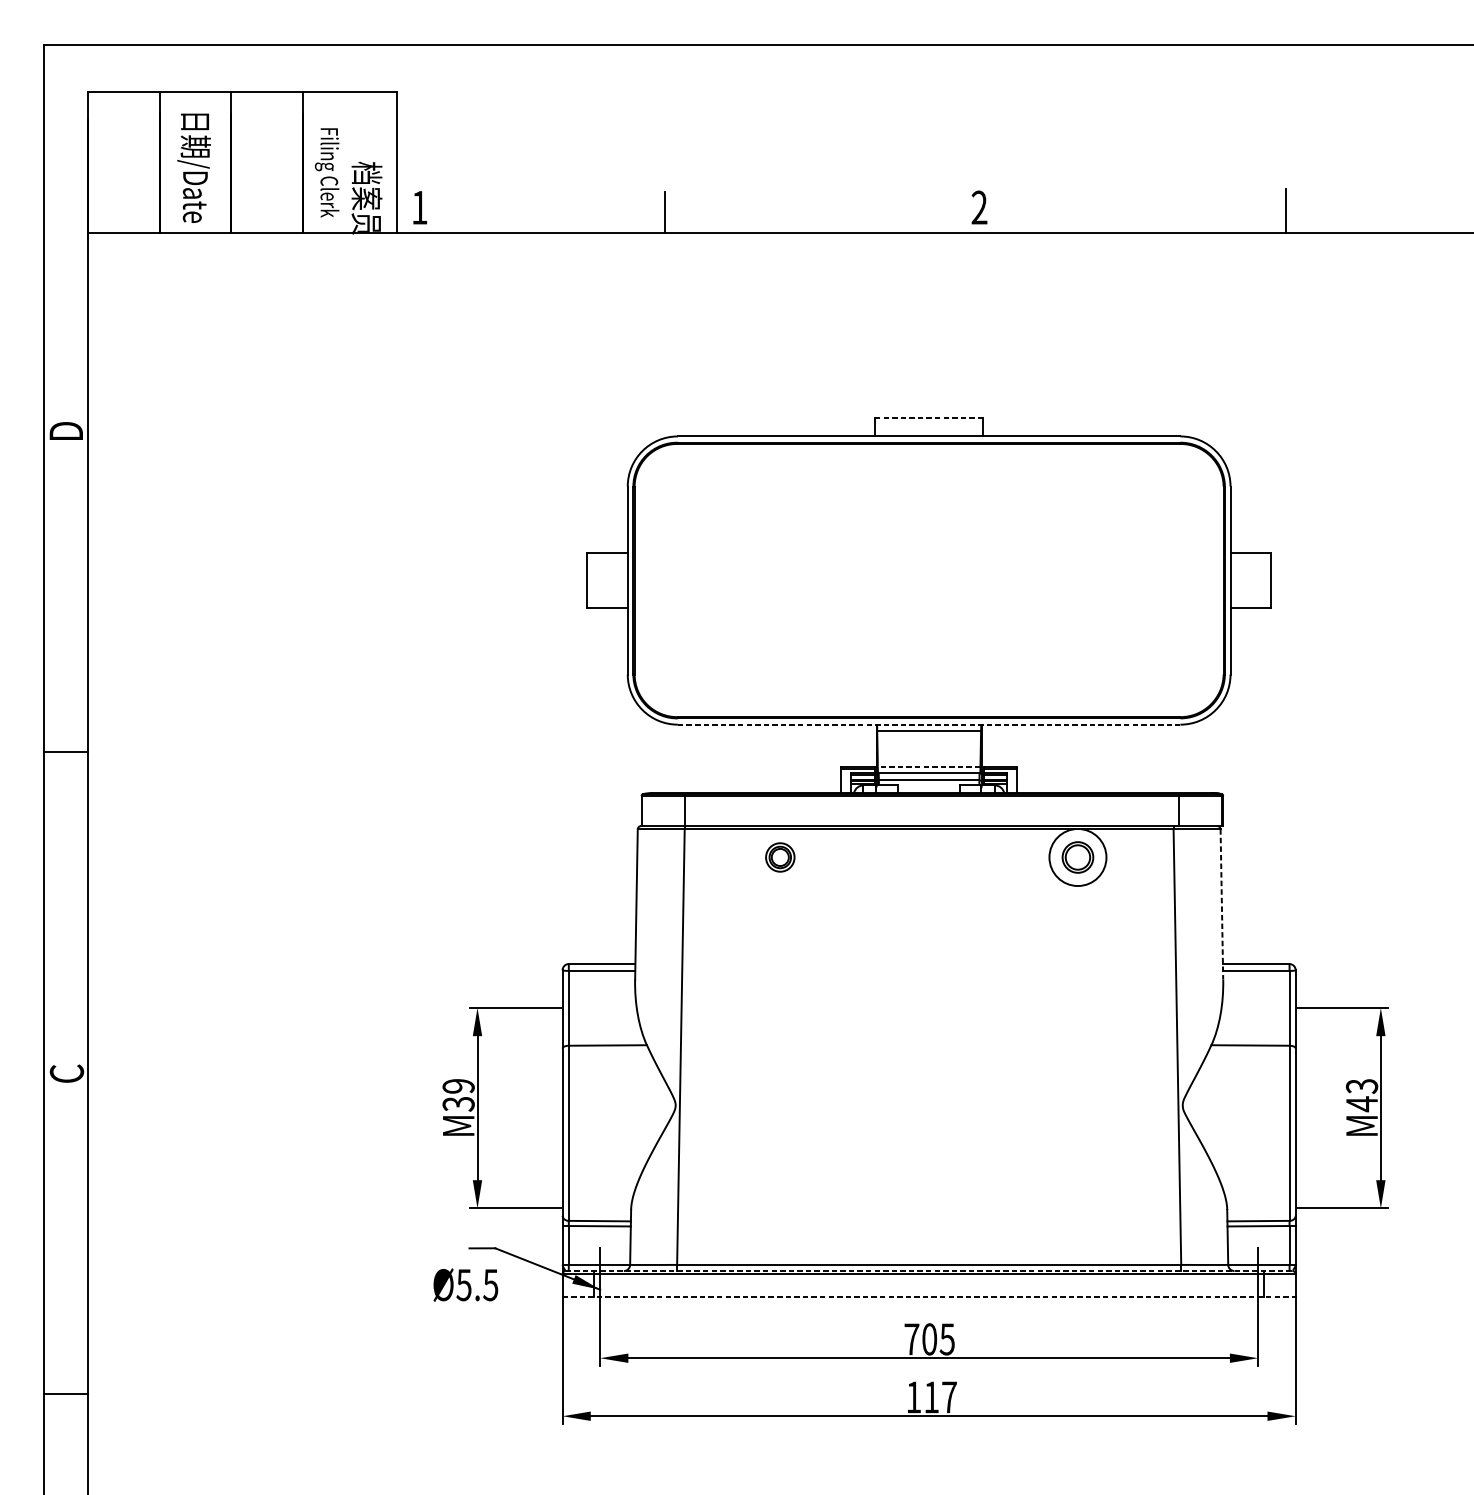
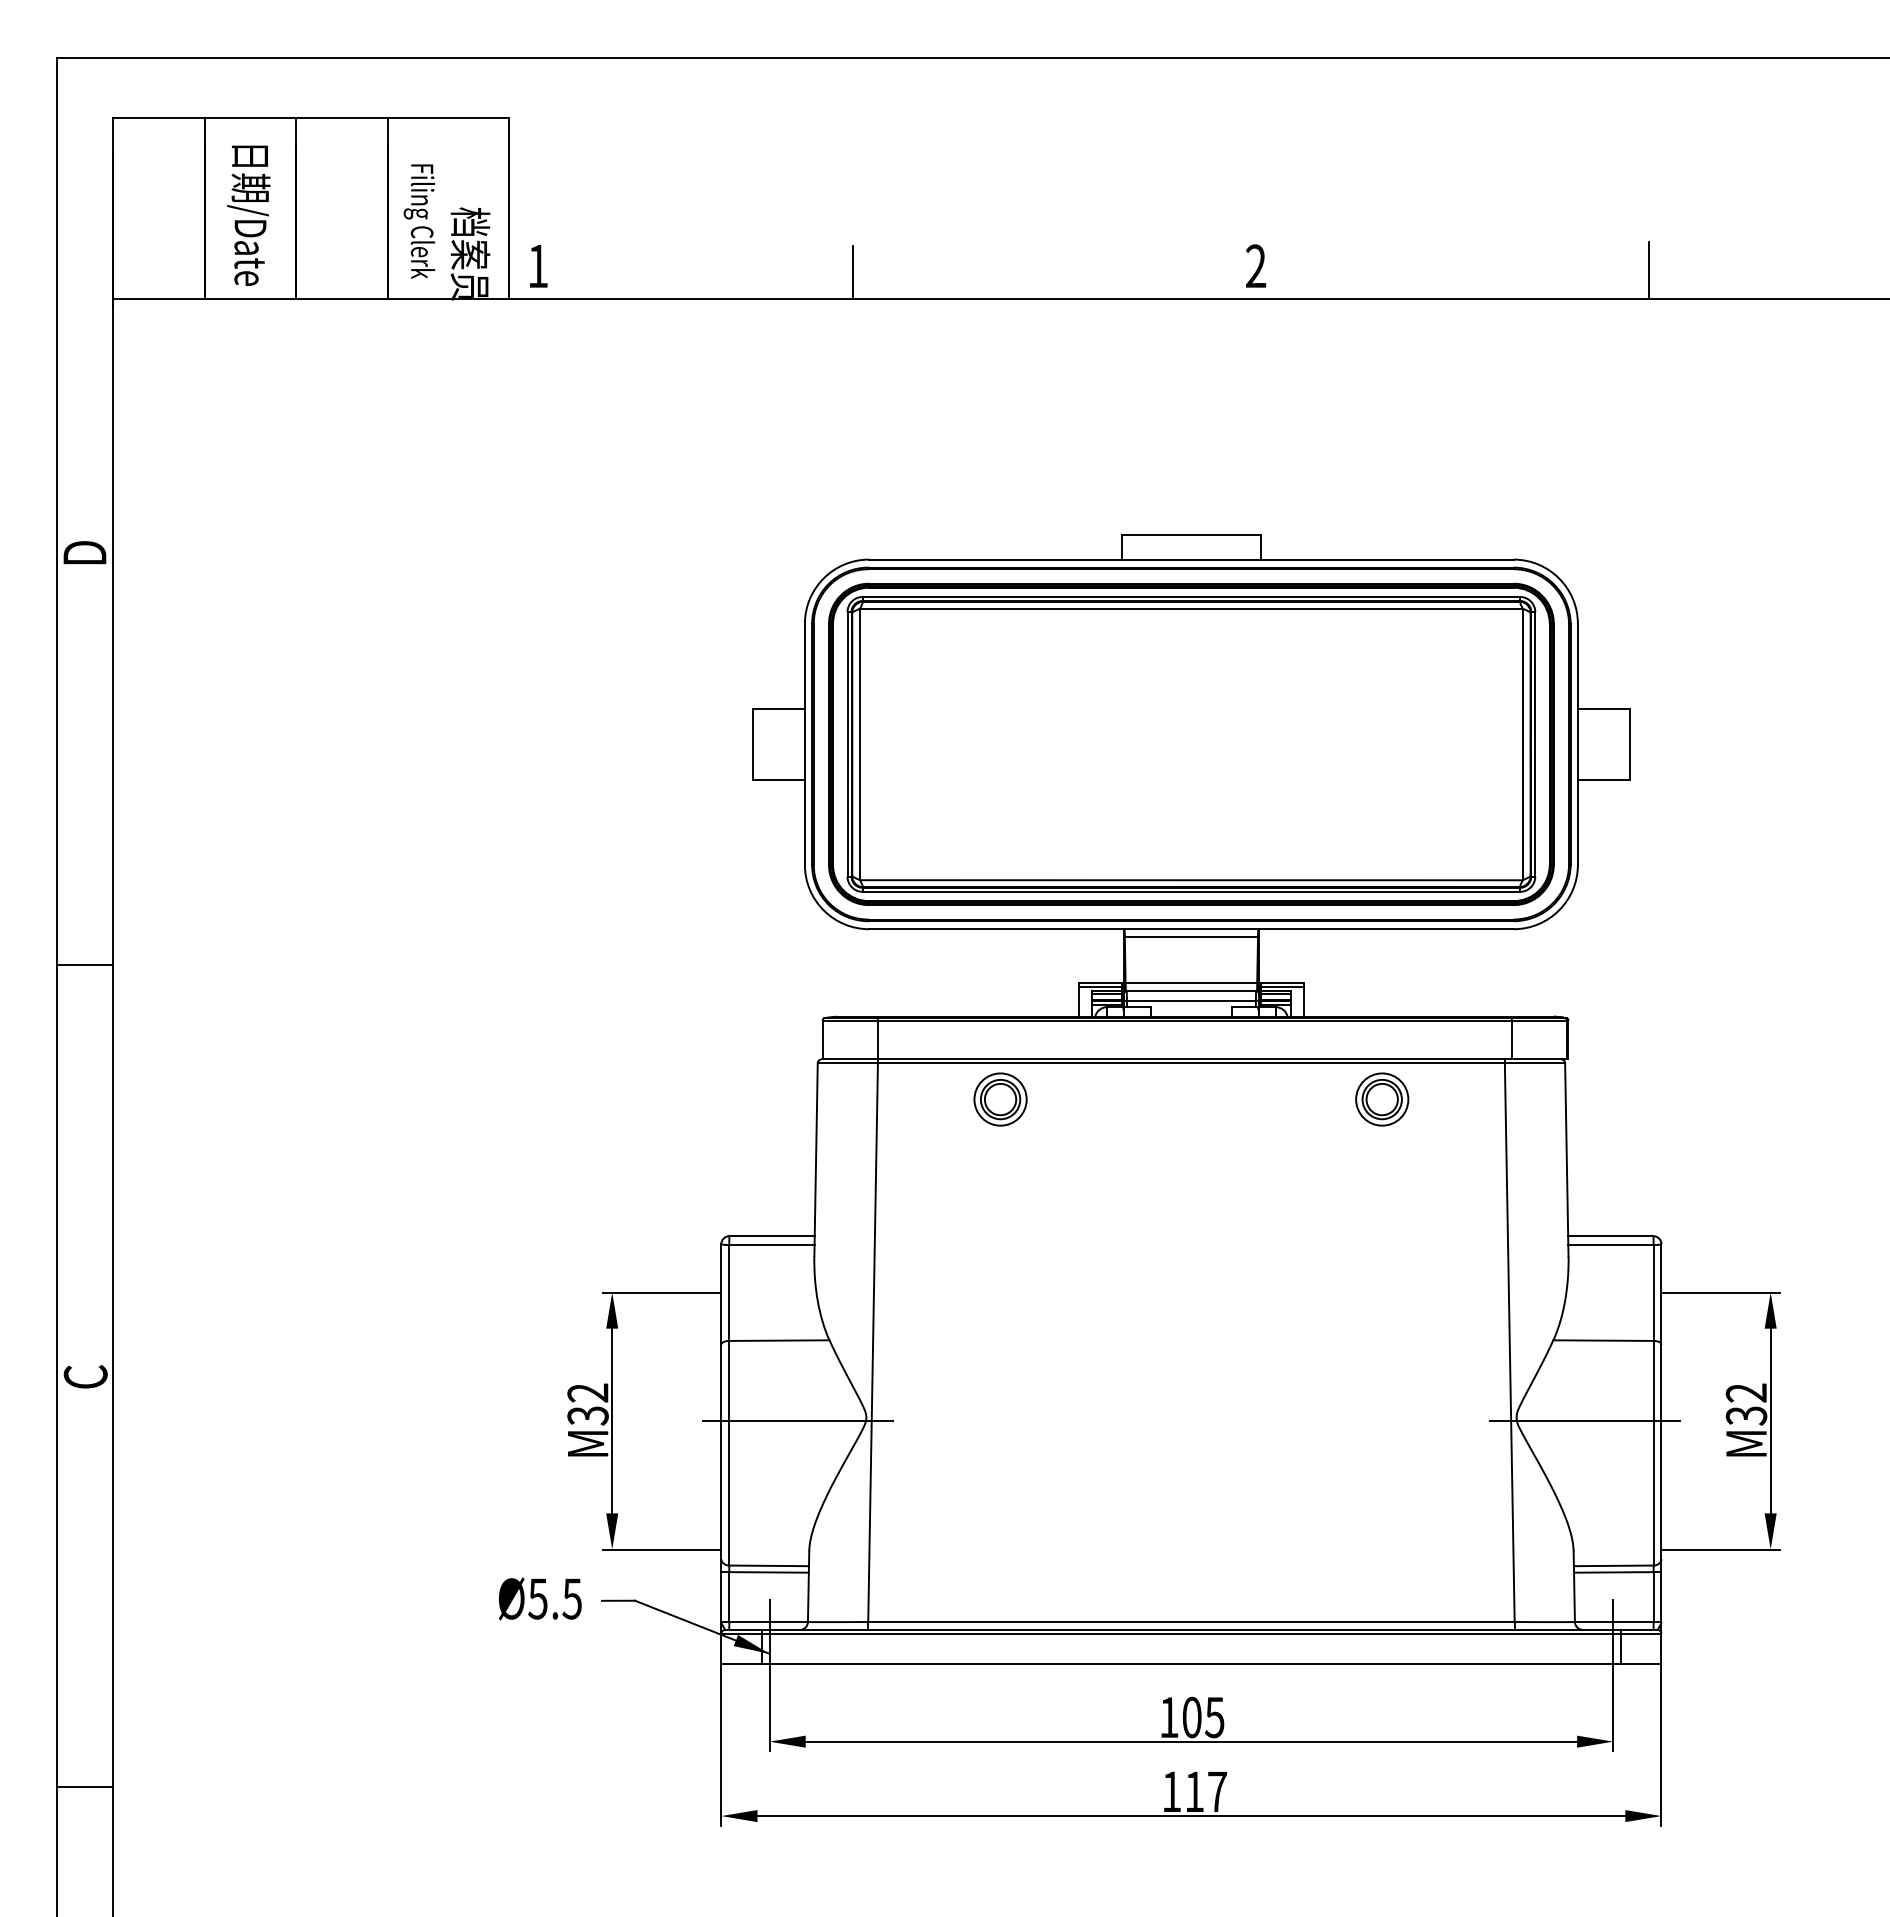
line: (929, 417) -> (1191, 535), dashed -> solid
part: (929, 579) -> (1191, 743), added
line: (929, 724) -> (1191, 929), dashed -> solid
line: (929, 766) -> (1191, 983), dashed -> solid
part: (780, 857) -> (1000, 1099), size x1.43
circle: (1078, 857) -> (1382, 1099), size x0.71
line: (1221, 905) -> (1566, 1160), dashed -> solid
text: (459, 1085) -> (588, 1392), M39 -> M32
text: (1362, 1095) -> (1746, 1404), M43 -> M32
line: (621, 1107) -> (797, 1420), added
line: (1235, 1107) -> (1584, 1420), added
line: (929, 1270) -> (1191, 1629), dashed -> solid
text: (465, 1284) -> (539, 1598), moved
line: (929, 1297) -> (1191, 1663), dashed -> solid
text: (912, 1339) -> (1169, 1717), 705 -> 105

